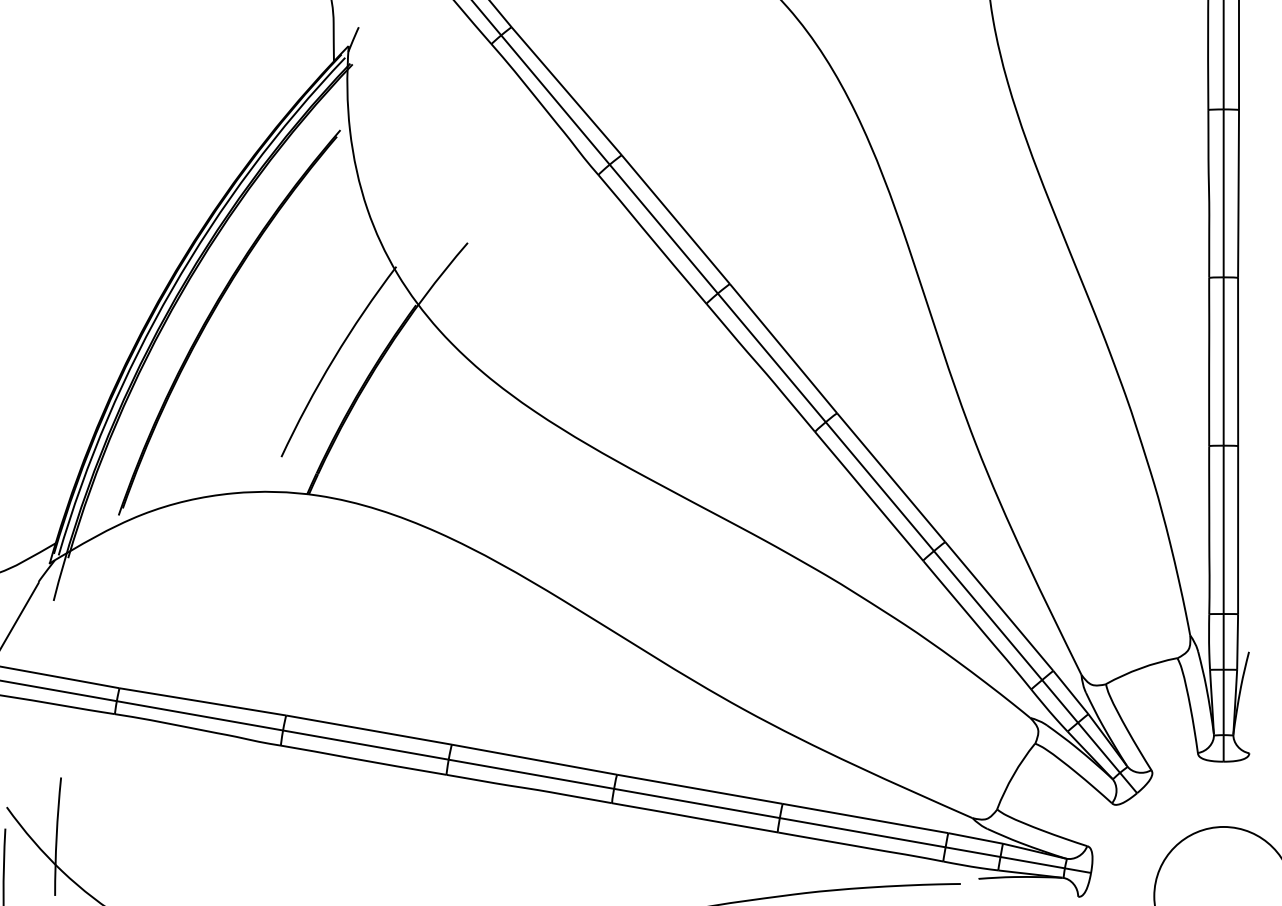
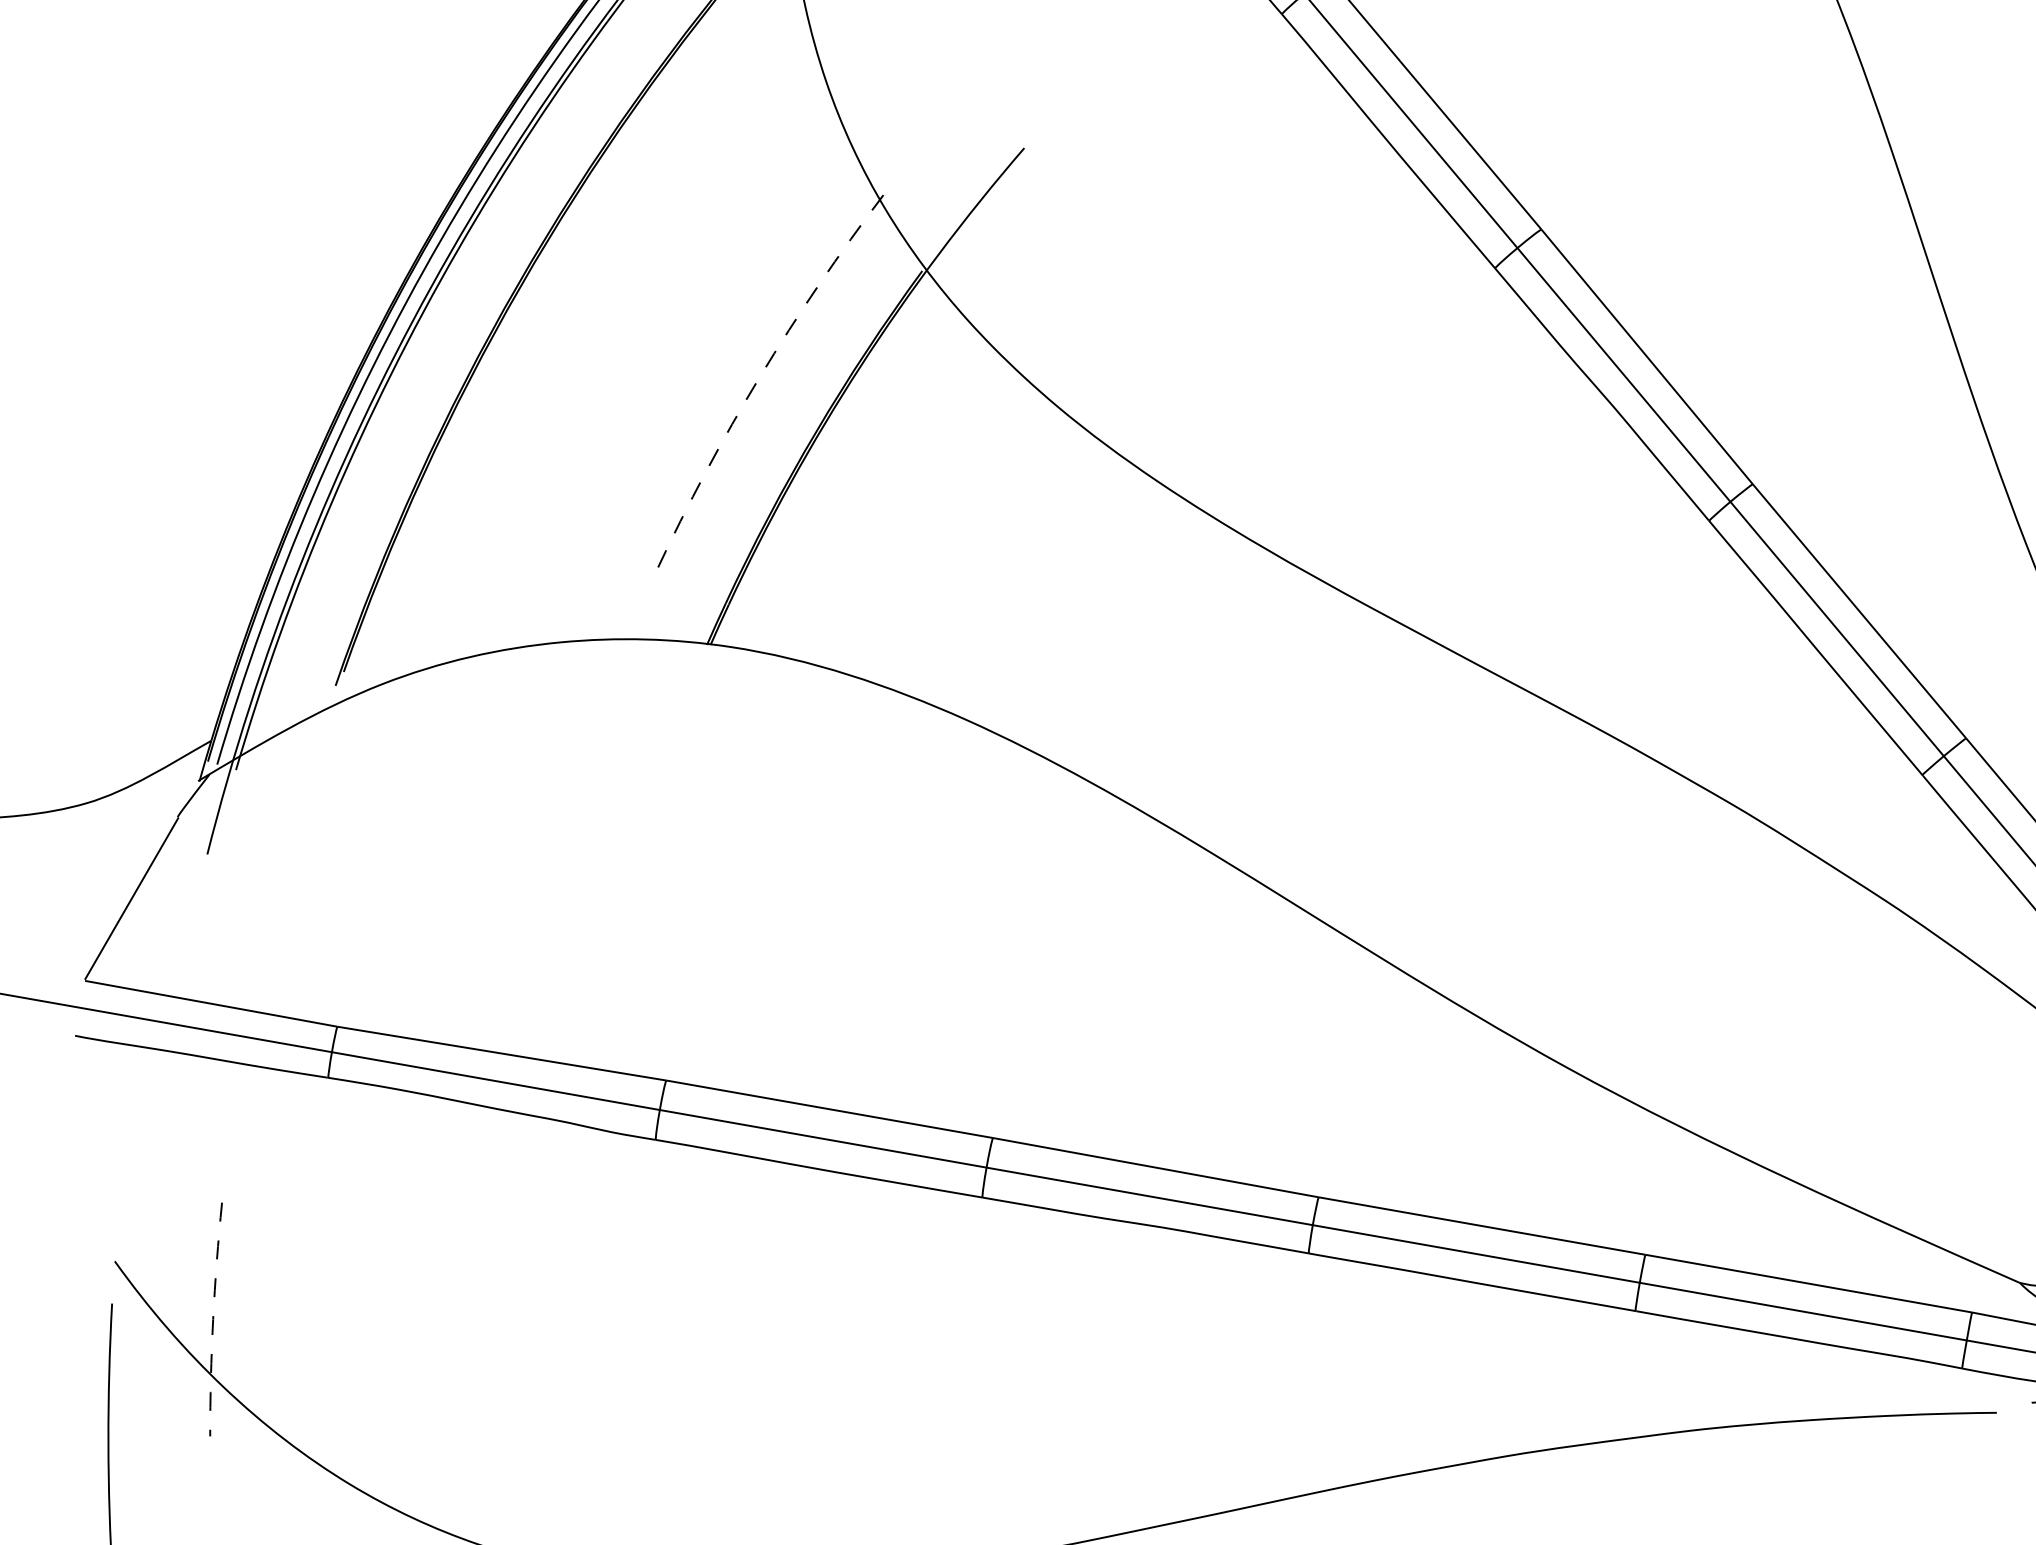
arc: (333, 358) -> (759, 376), solid -> dashed
arc: (56, 836) -> (212, 1319), solid -> dashed

